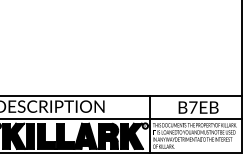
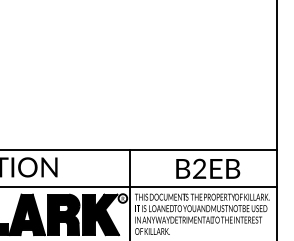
text: (193, 107) -> (199, 168), B7EB -> B2EB

